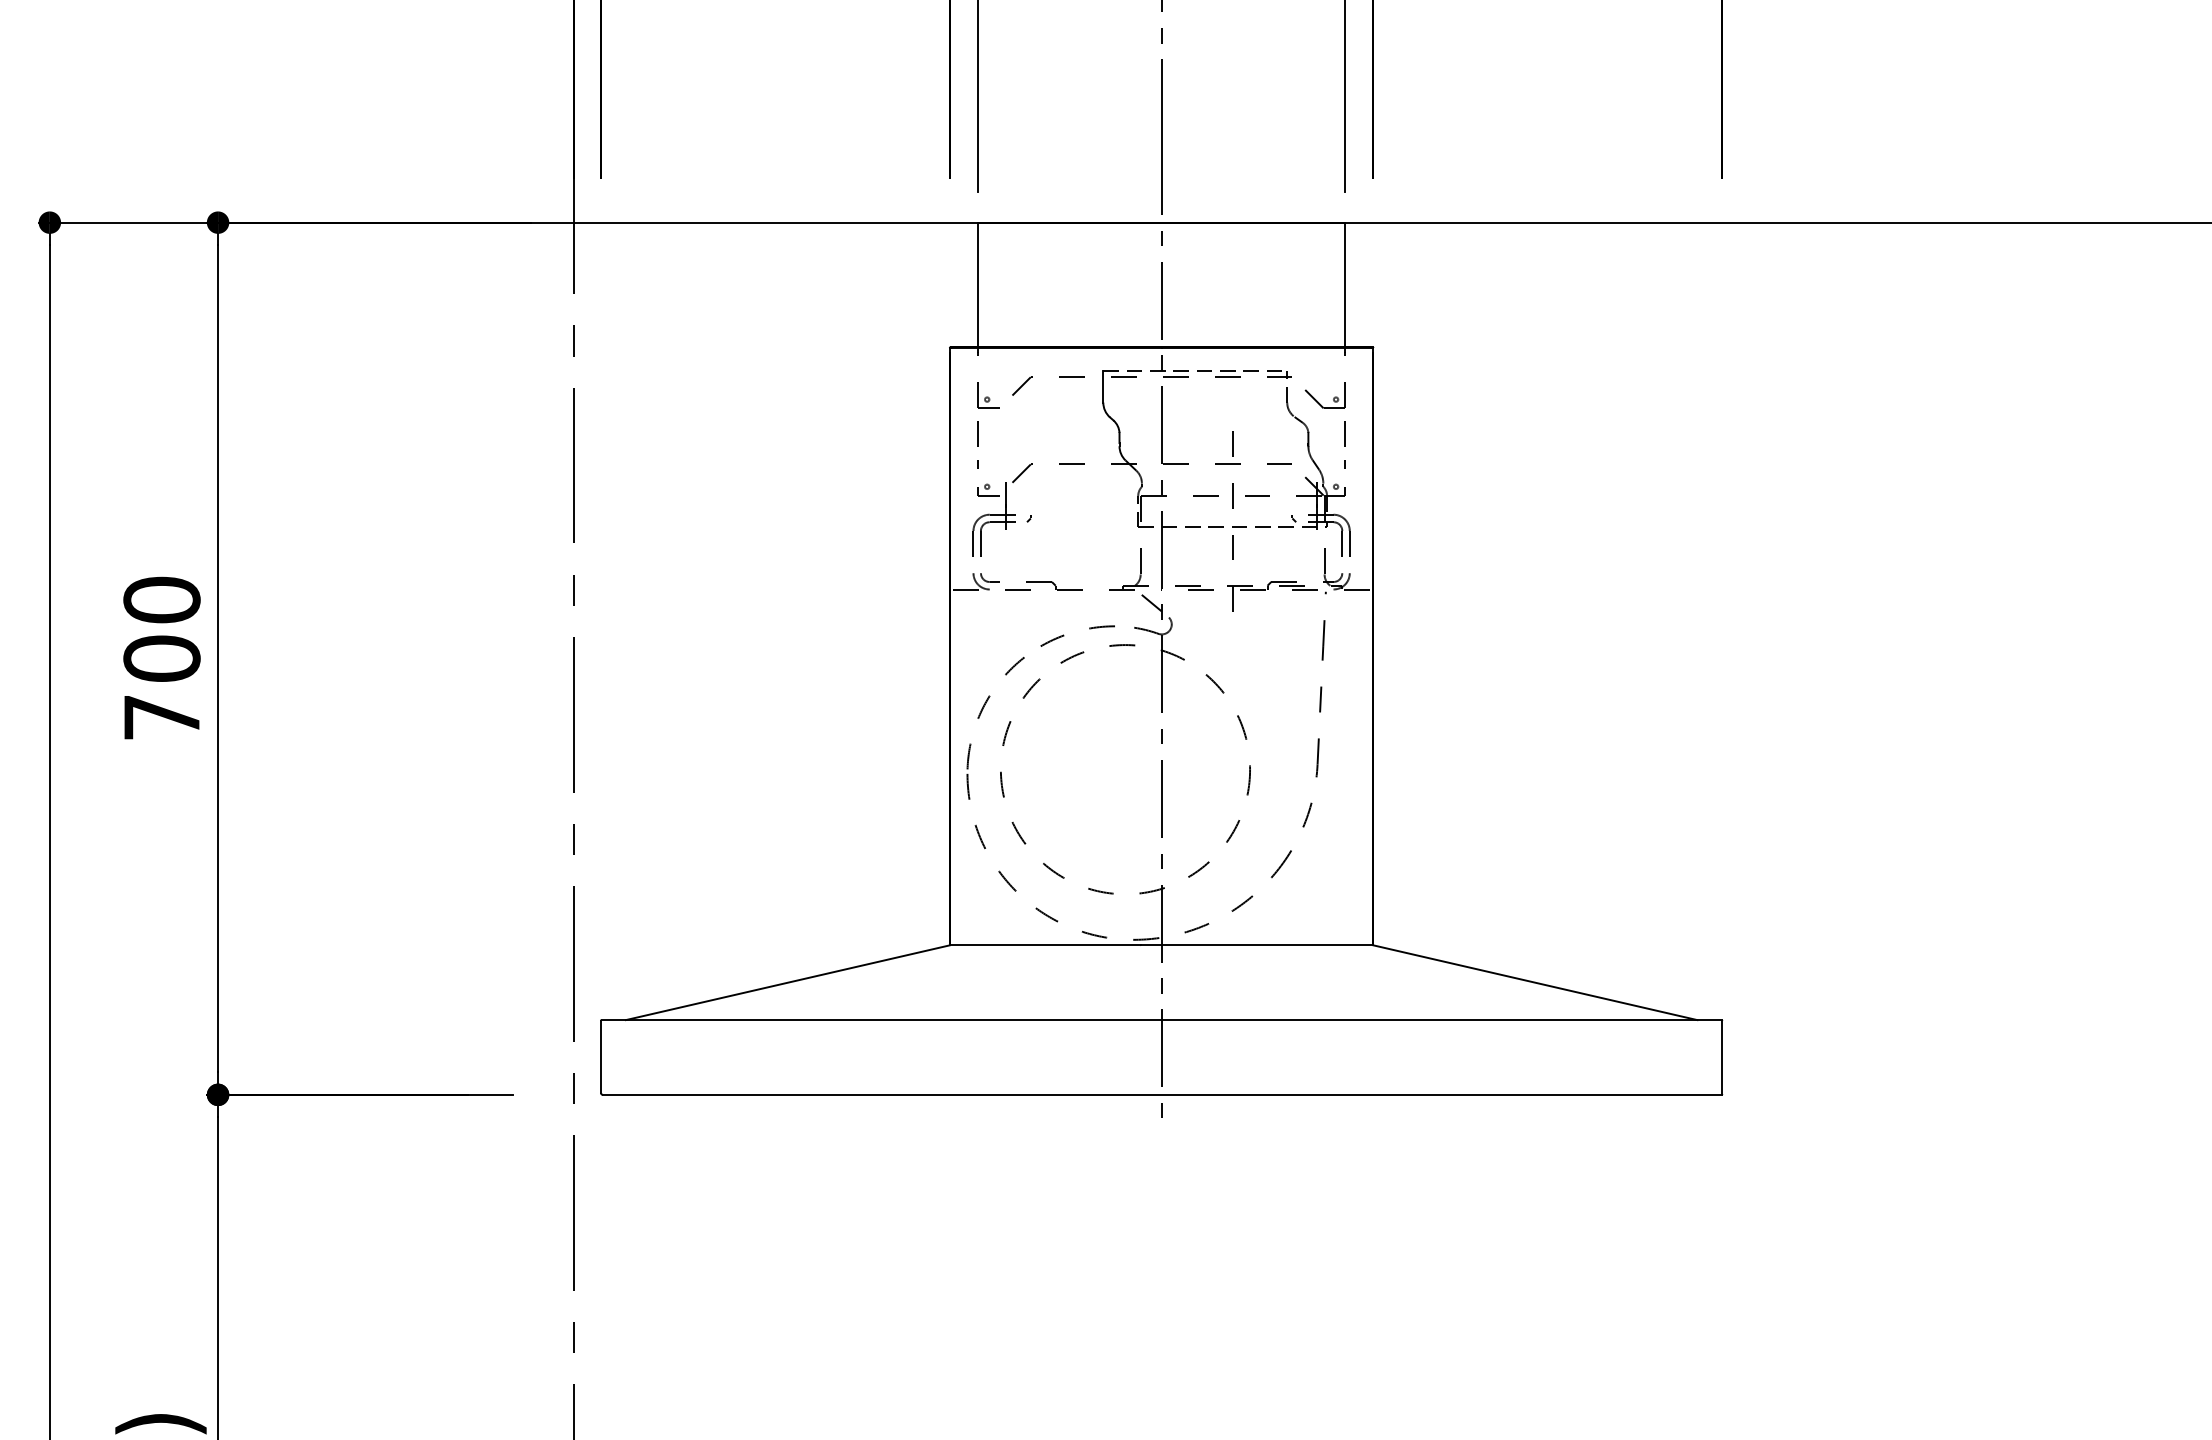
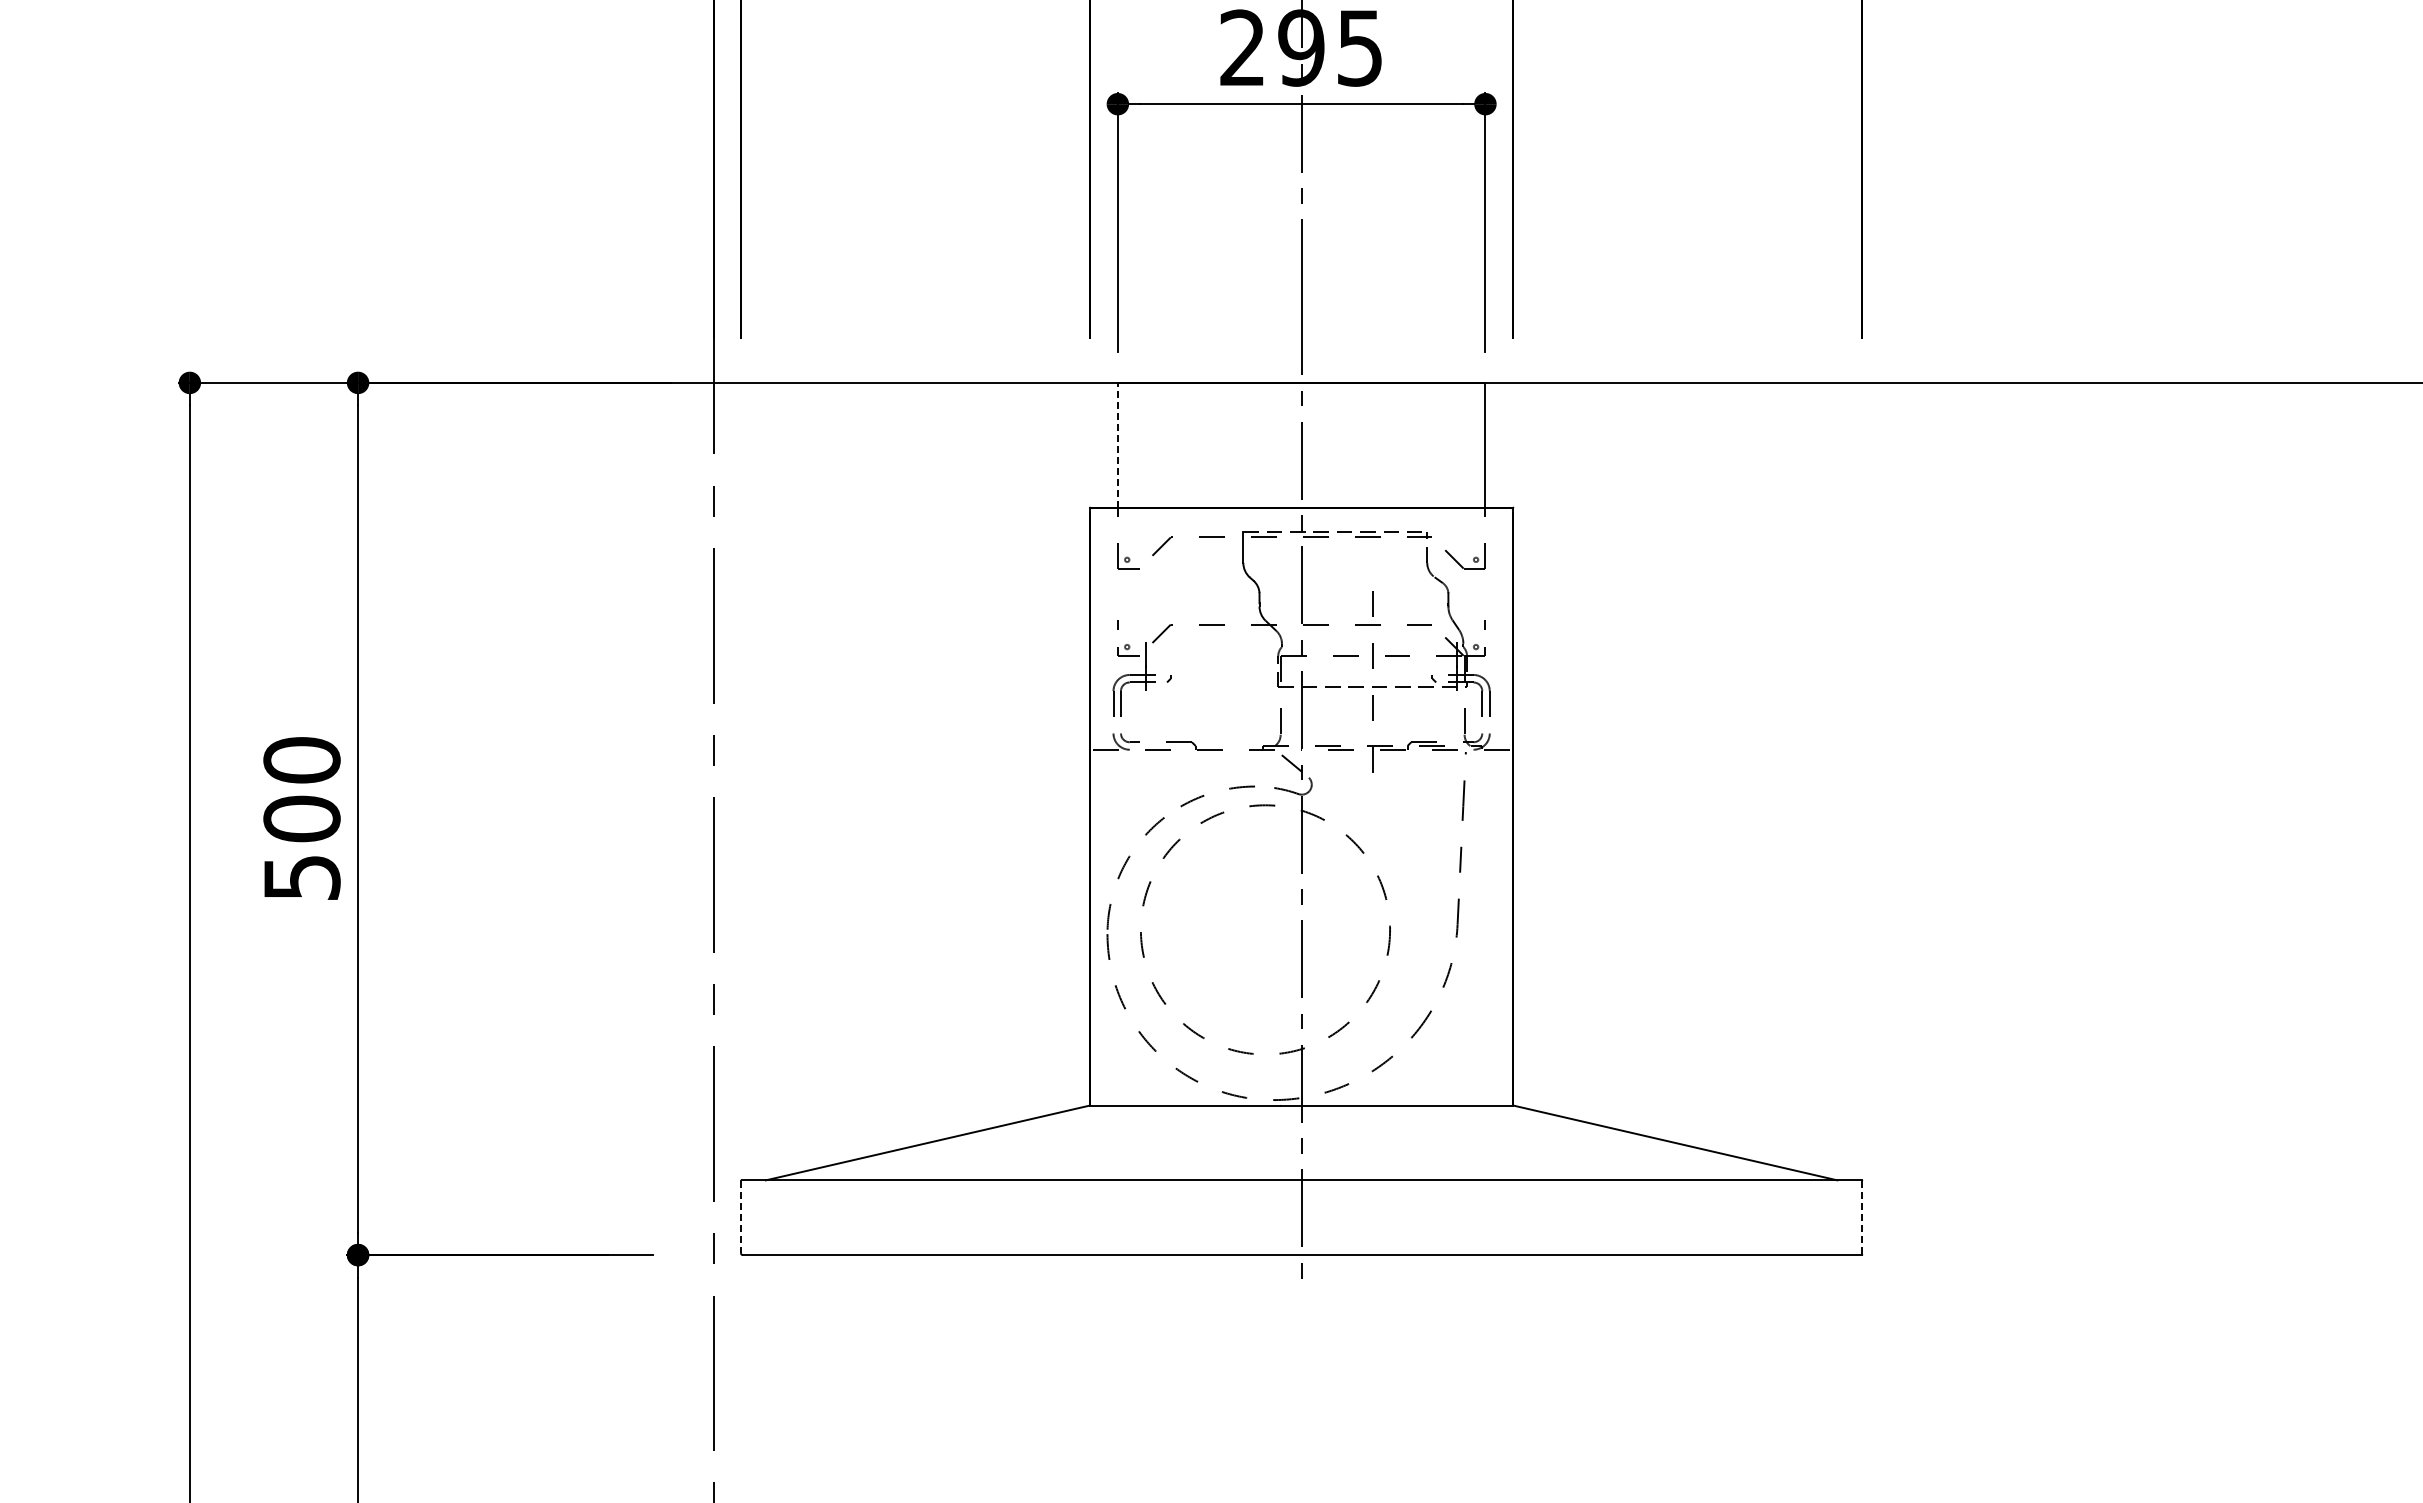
line: (977, 284) -> (1117, 444), solid -> dashed
line: (977, 432) -> (1117, 592), removed
line: (1345, 432) -> (1485, 592), removed
text: (162, 717) -> (302, 877), 700 -> 500
line: (600, 1057) -> (740, 1217), solid -> dashed
line: (1722, 1057) -> (1862, 1217), solid -> dashed

